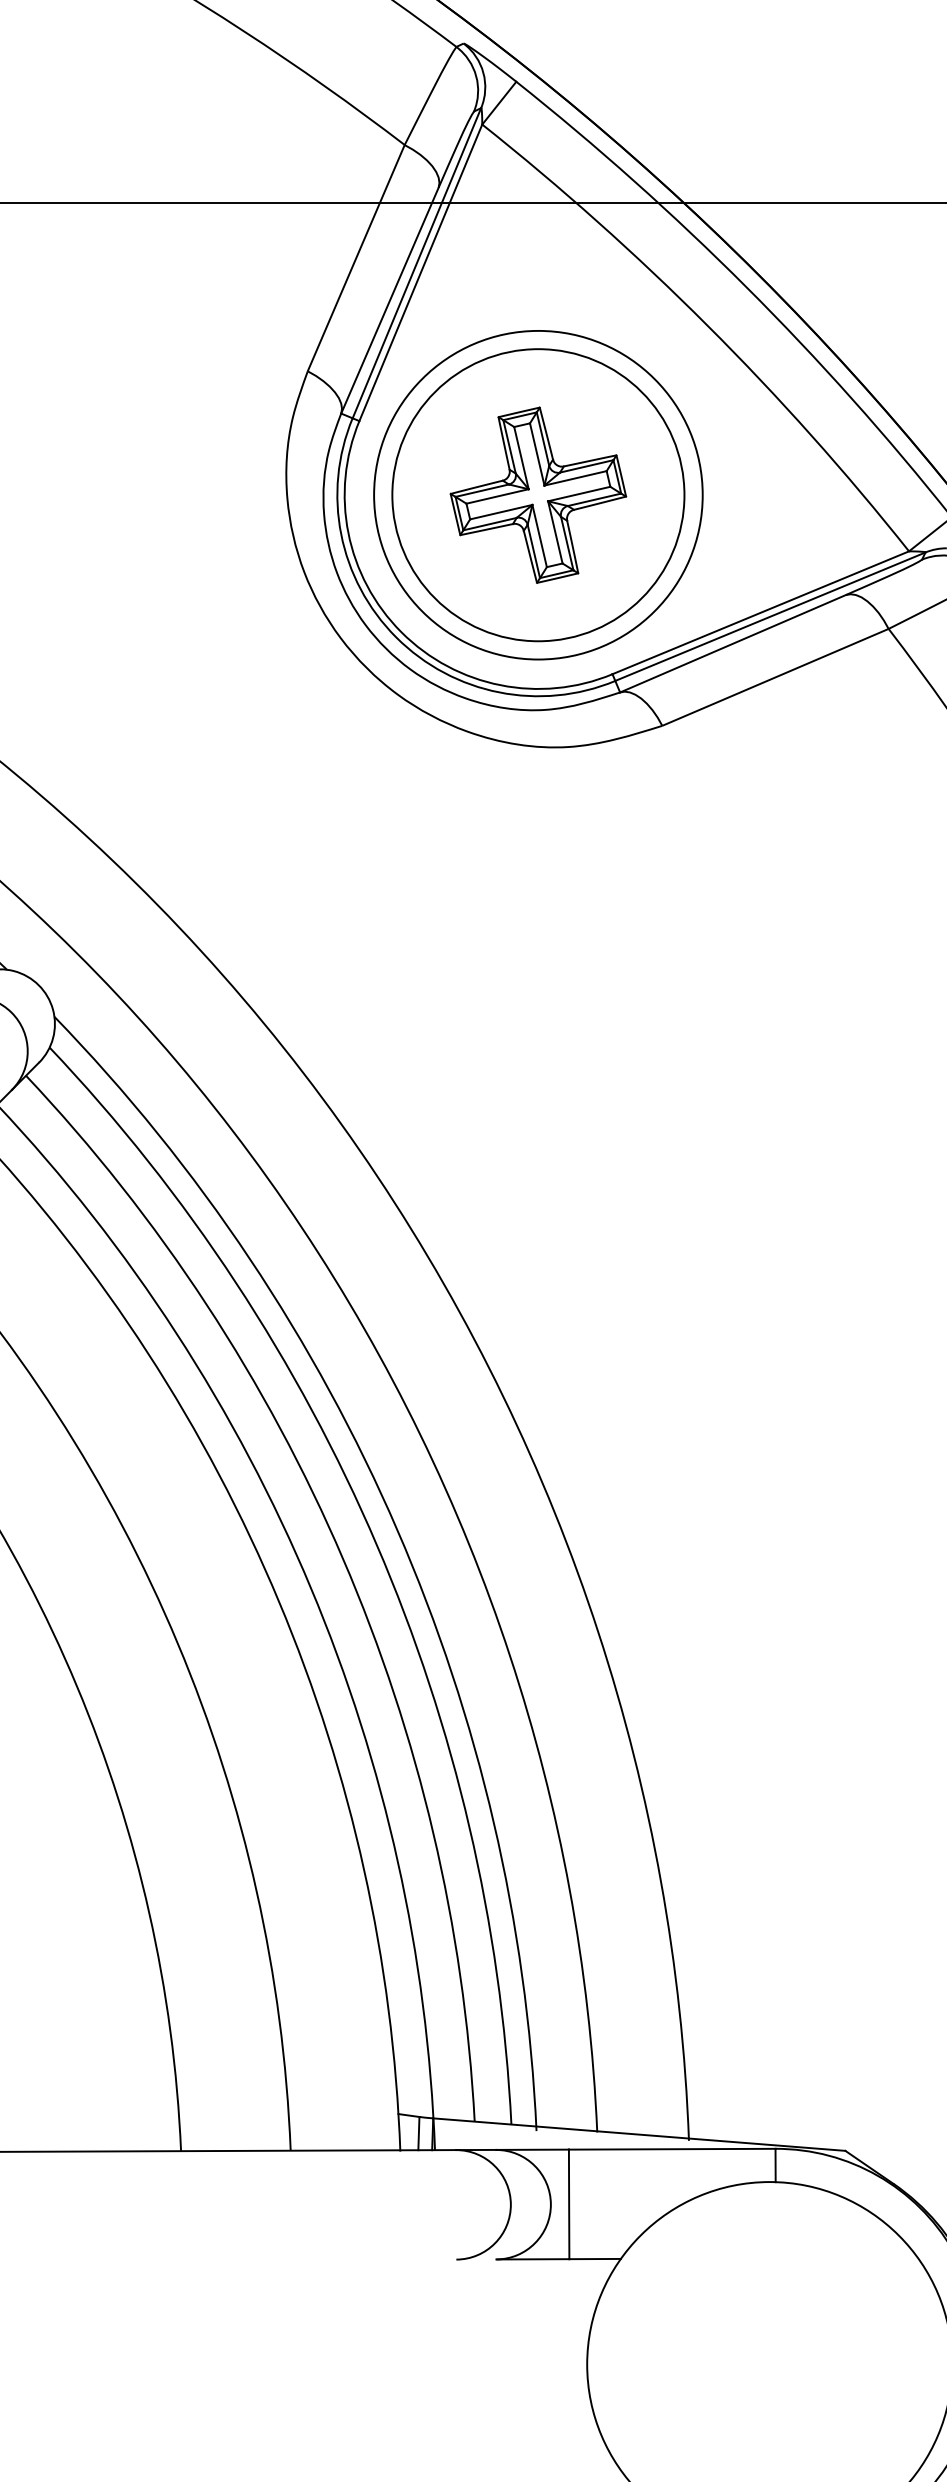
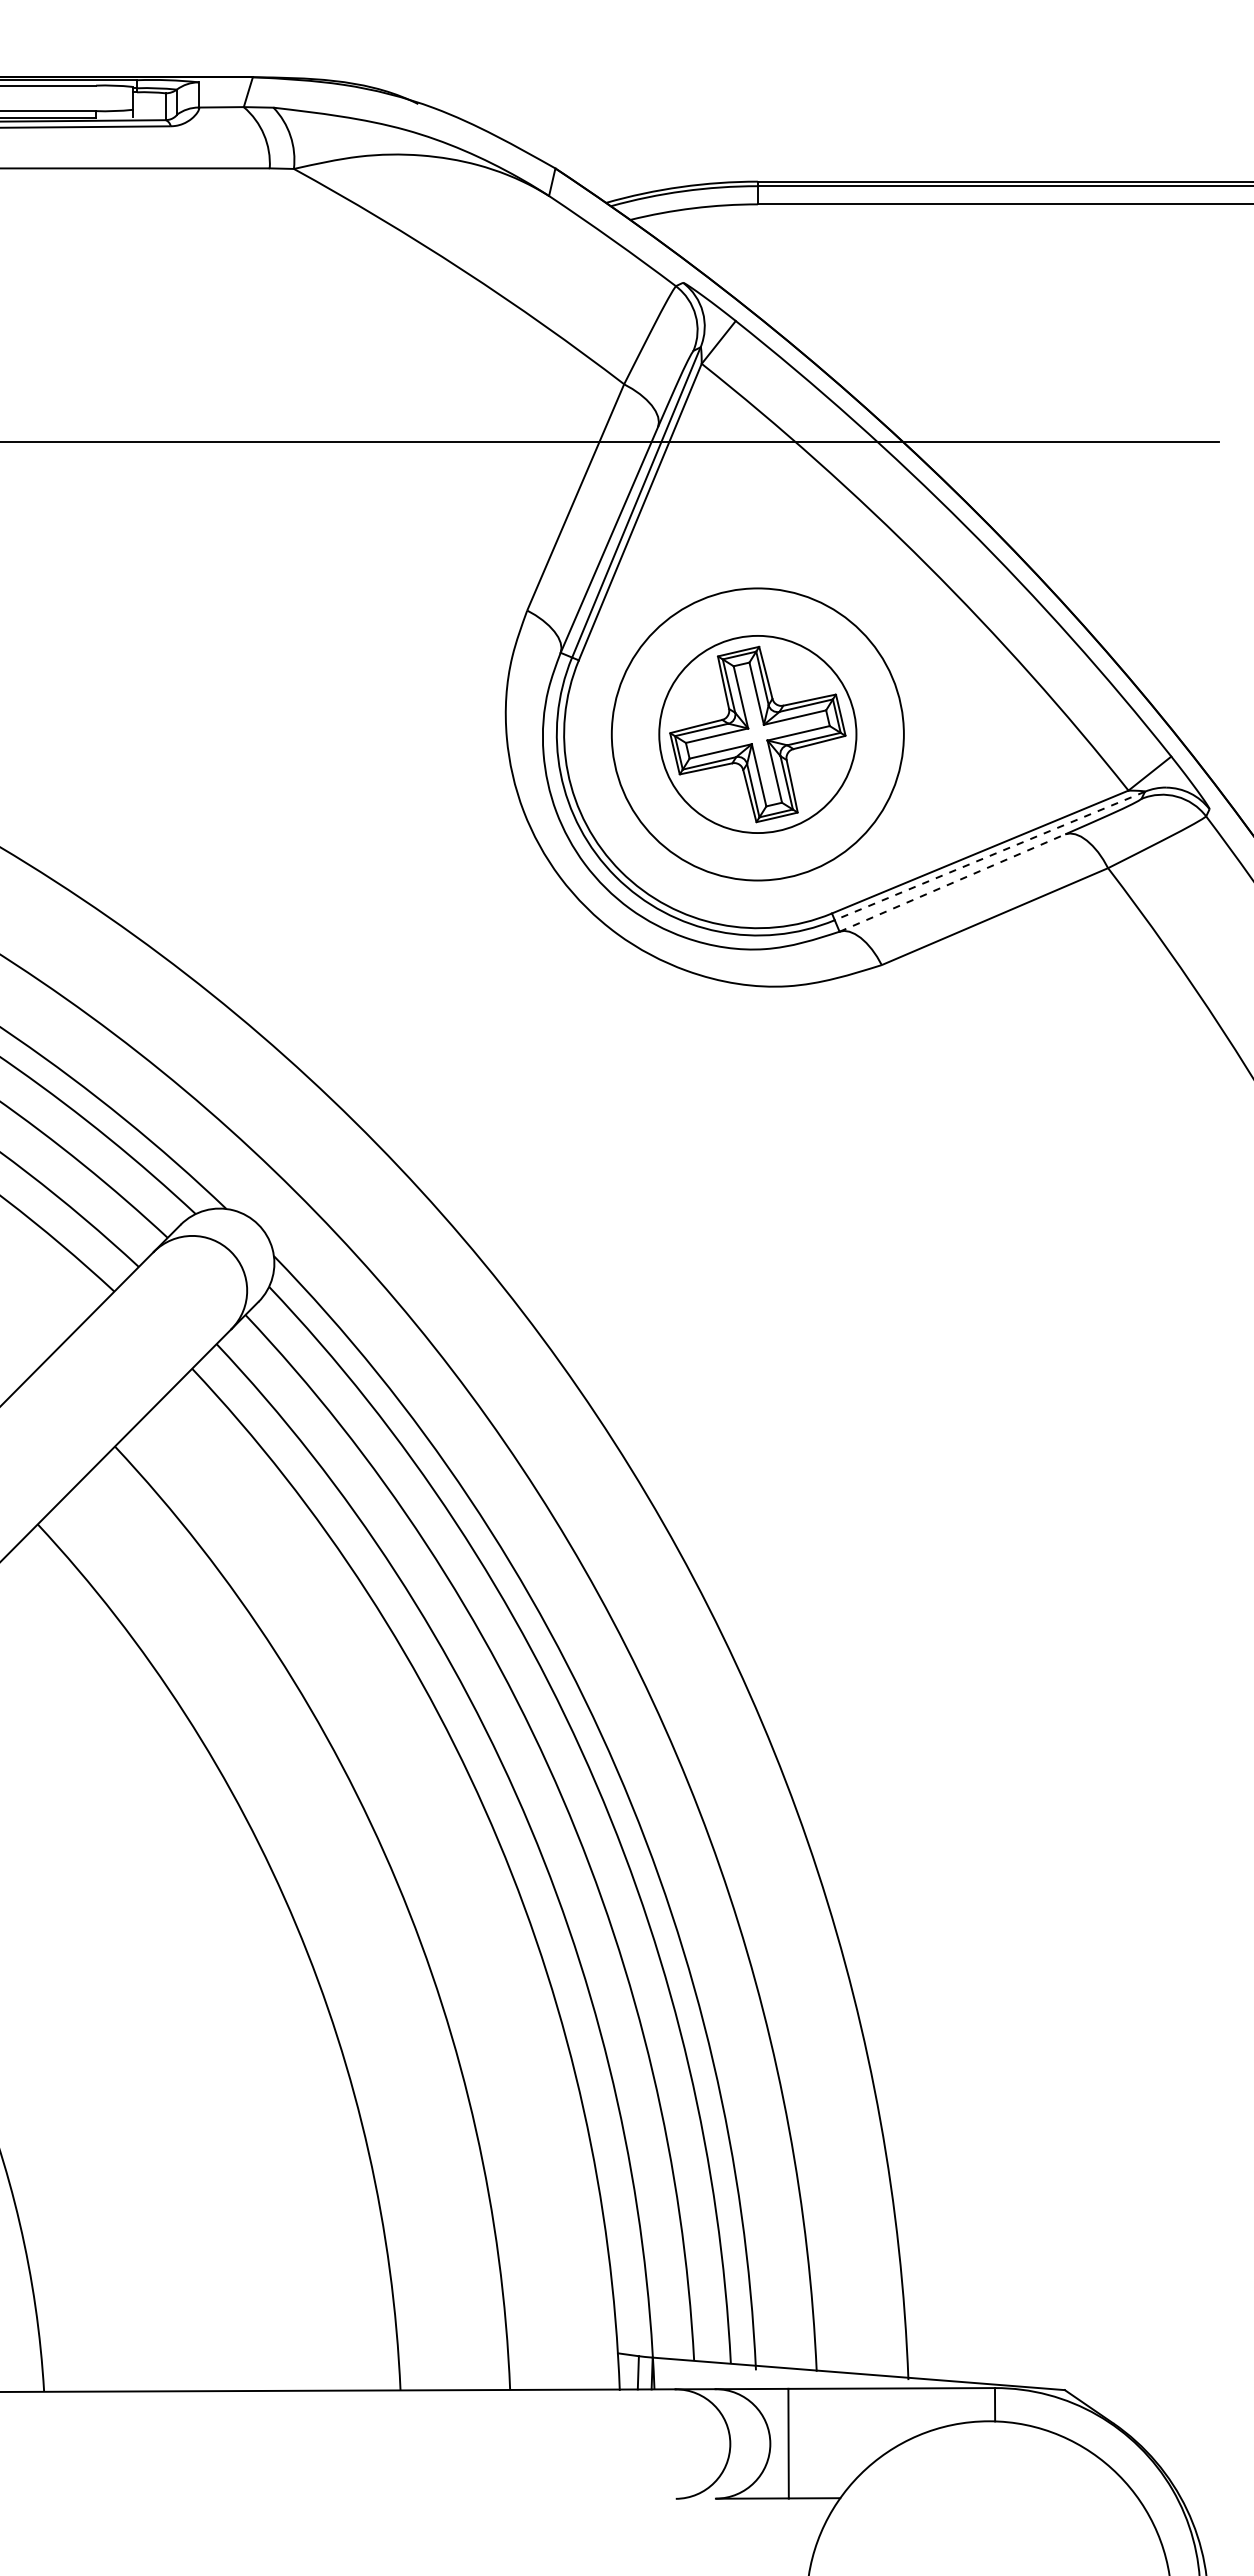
circle: (538, 495) -> (757, 734), size x0.6
line: (770, 616) -> (989, 855), solid -> dashed
line: (733, 644) -> (952, 883), solid -> dashed

